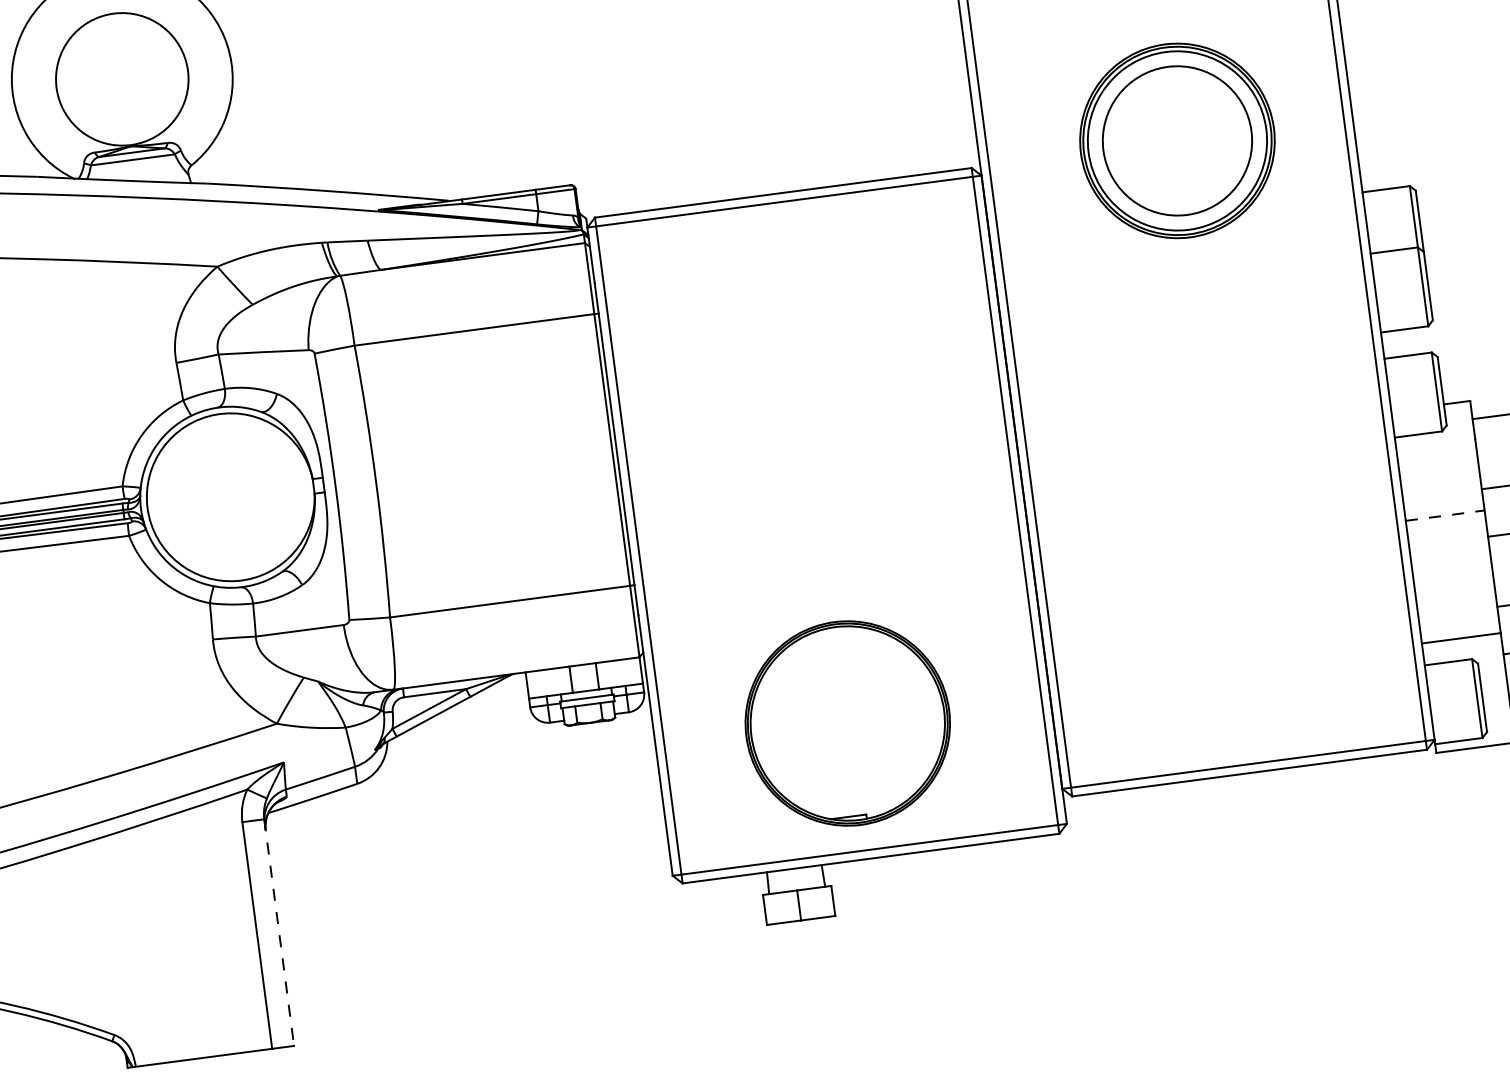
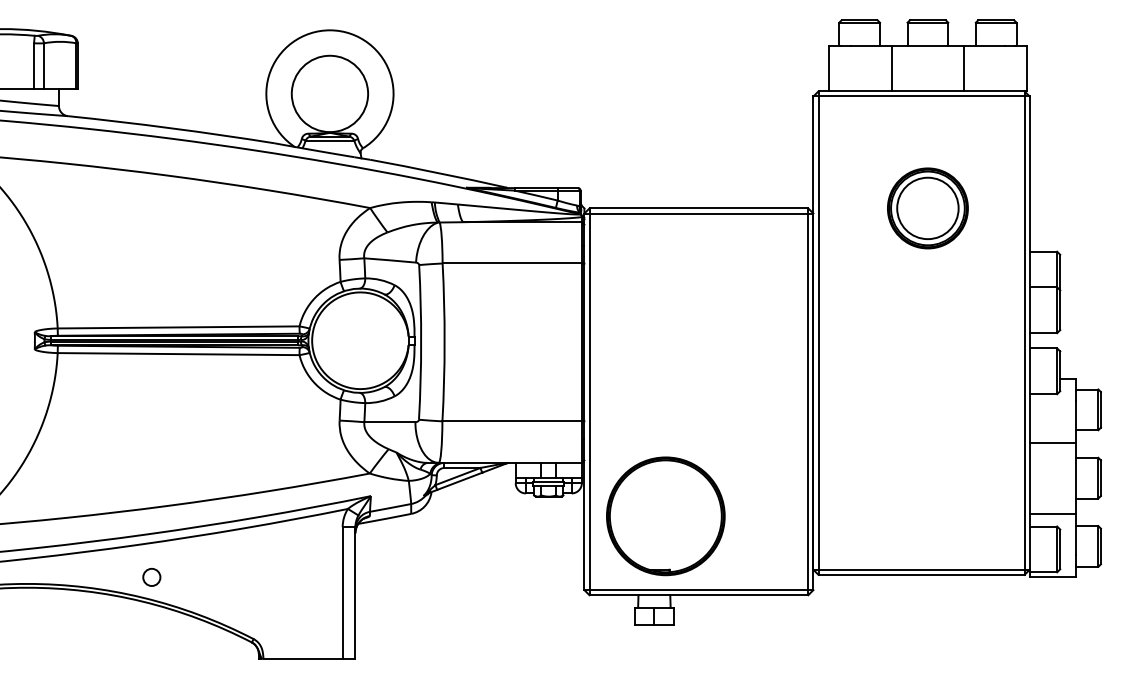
part: (1176, 141) -> (927, 208), size x0.71
line: (1445, 515) -> (1052, 442), dashed -> solid
part: (847, 723) -> (665, 516), moved
line: (279, 931) -> (355, 592), dashed -> solid

